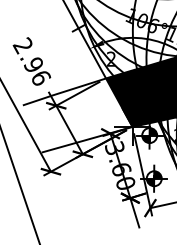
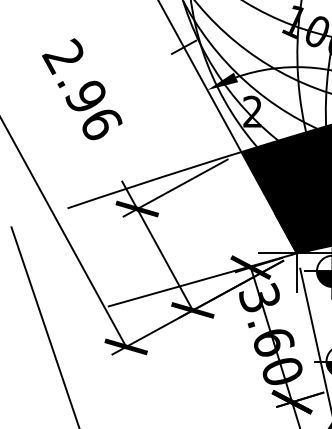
text: (31, 61) -> (81, 89), moved

